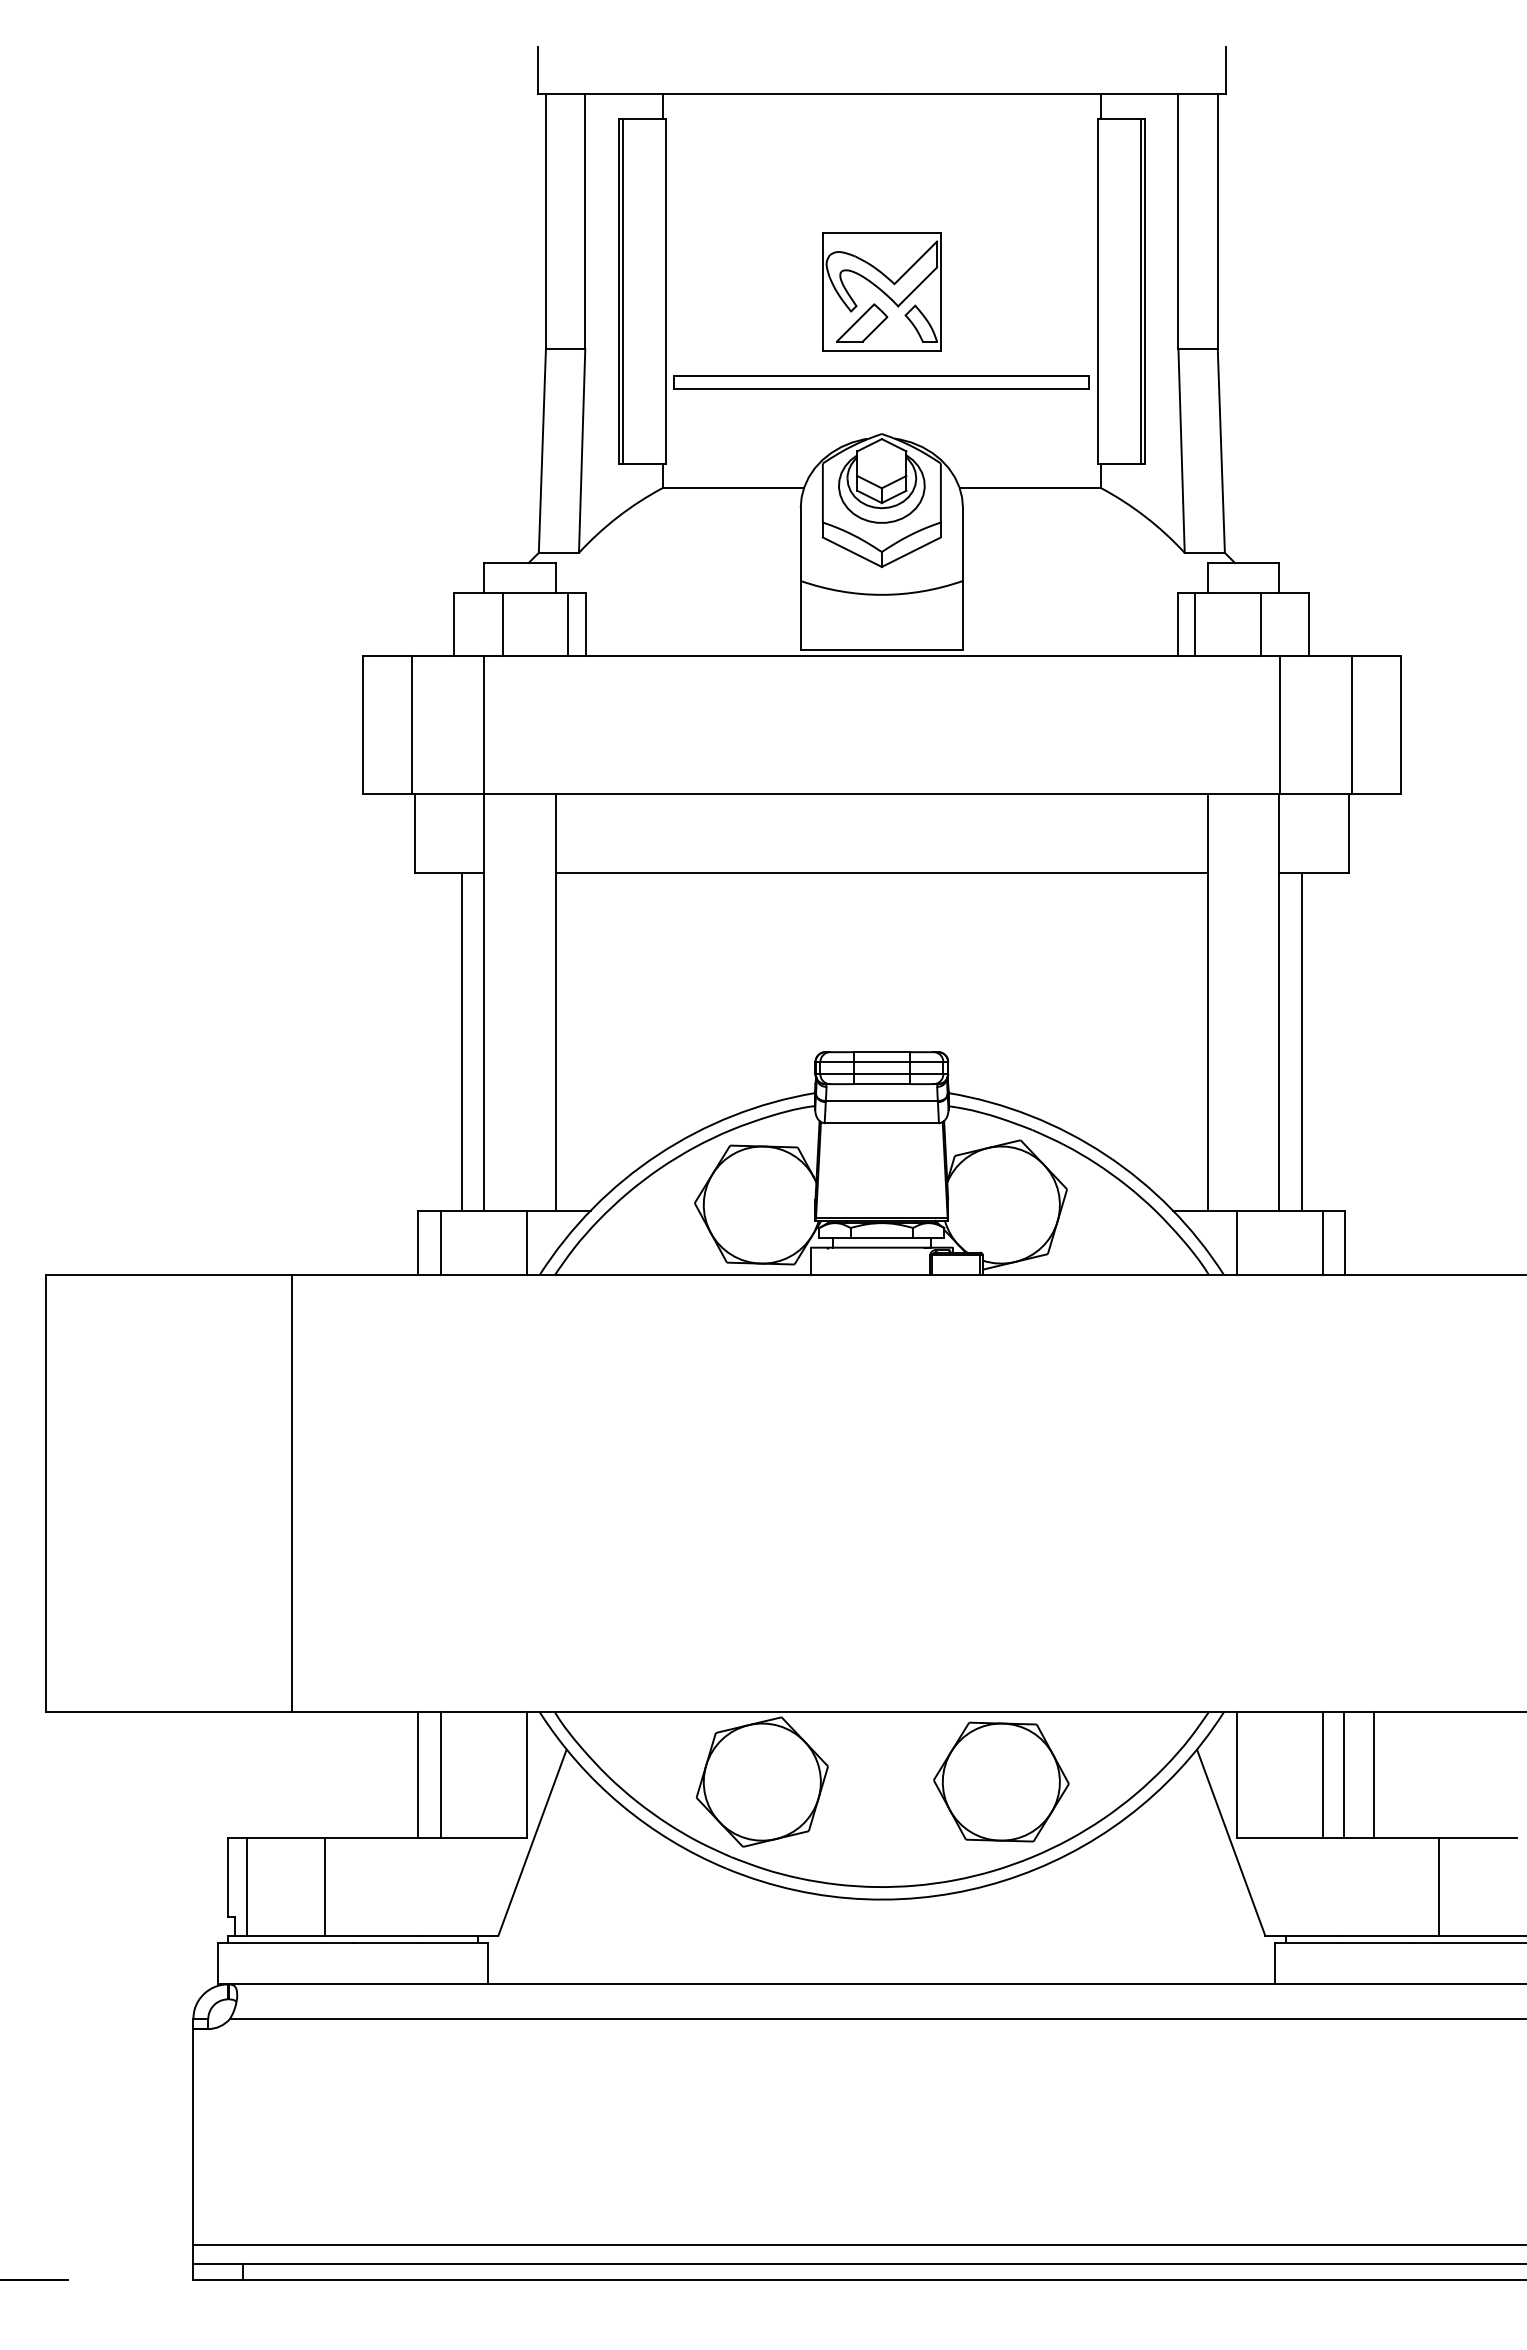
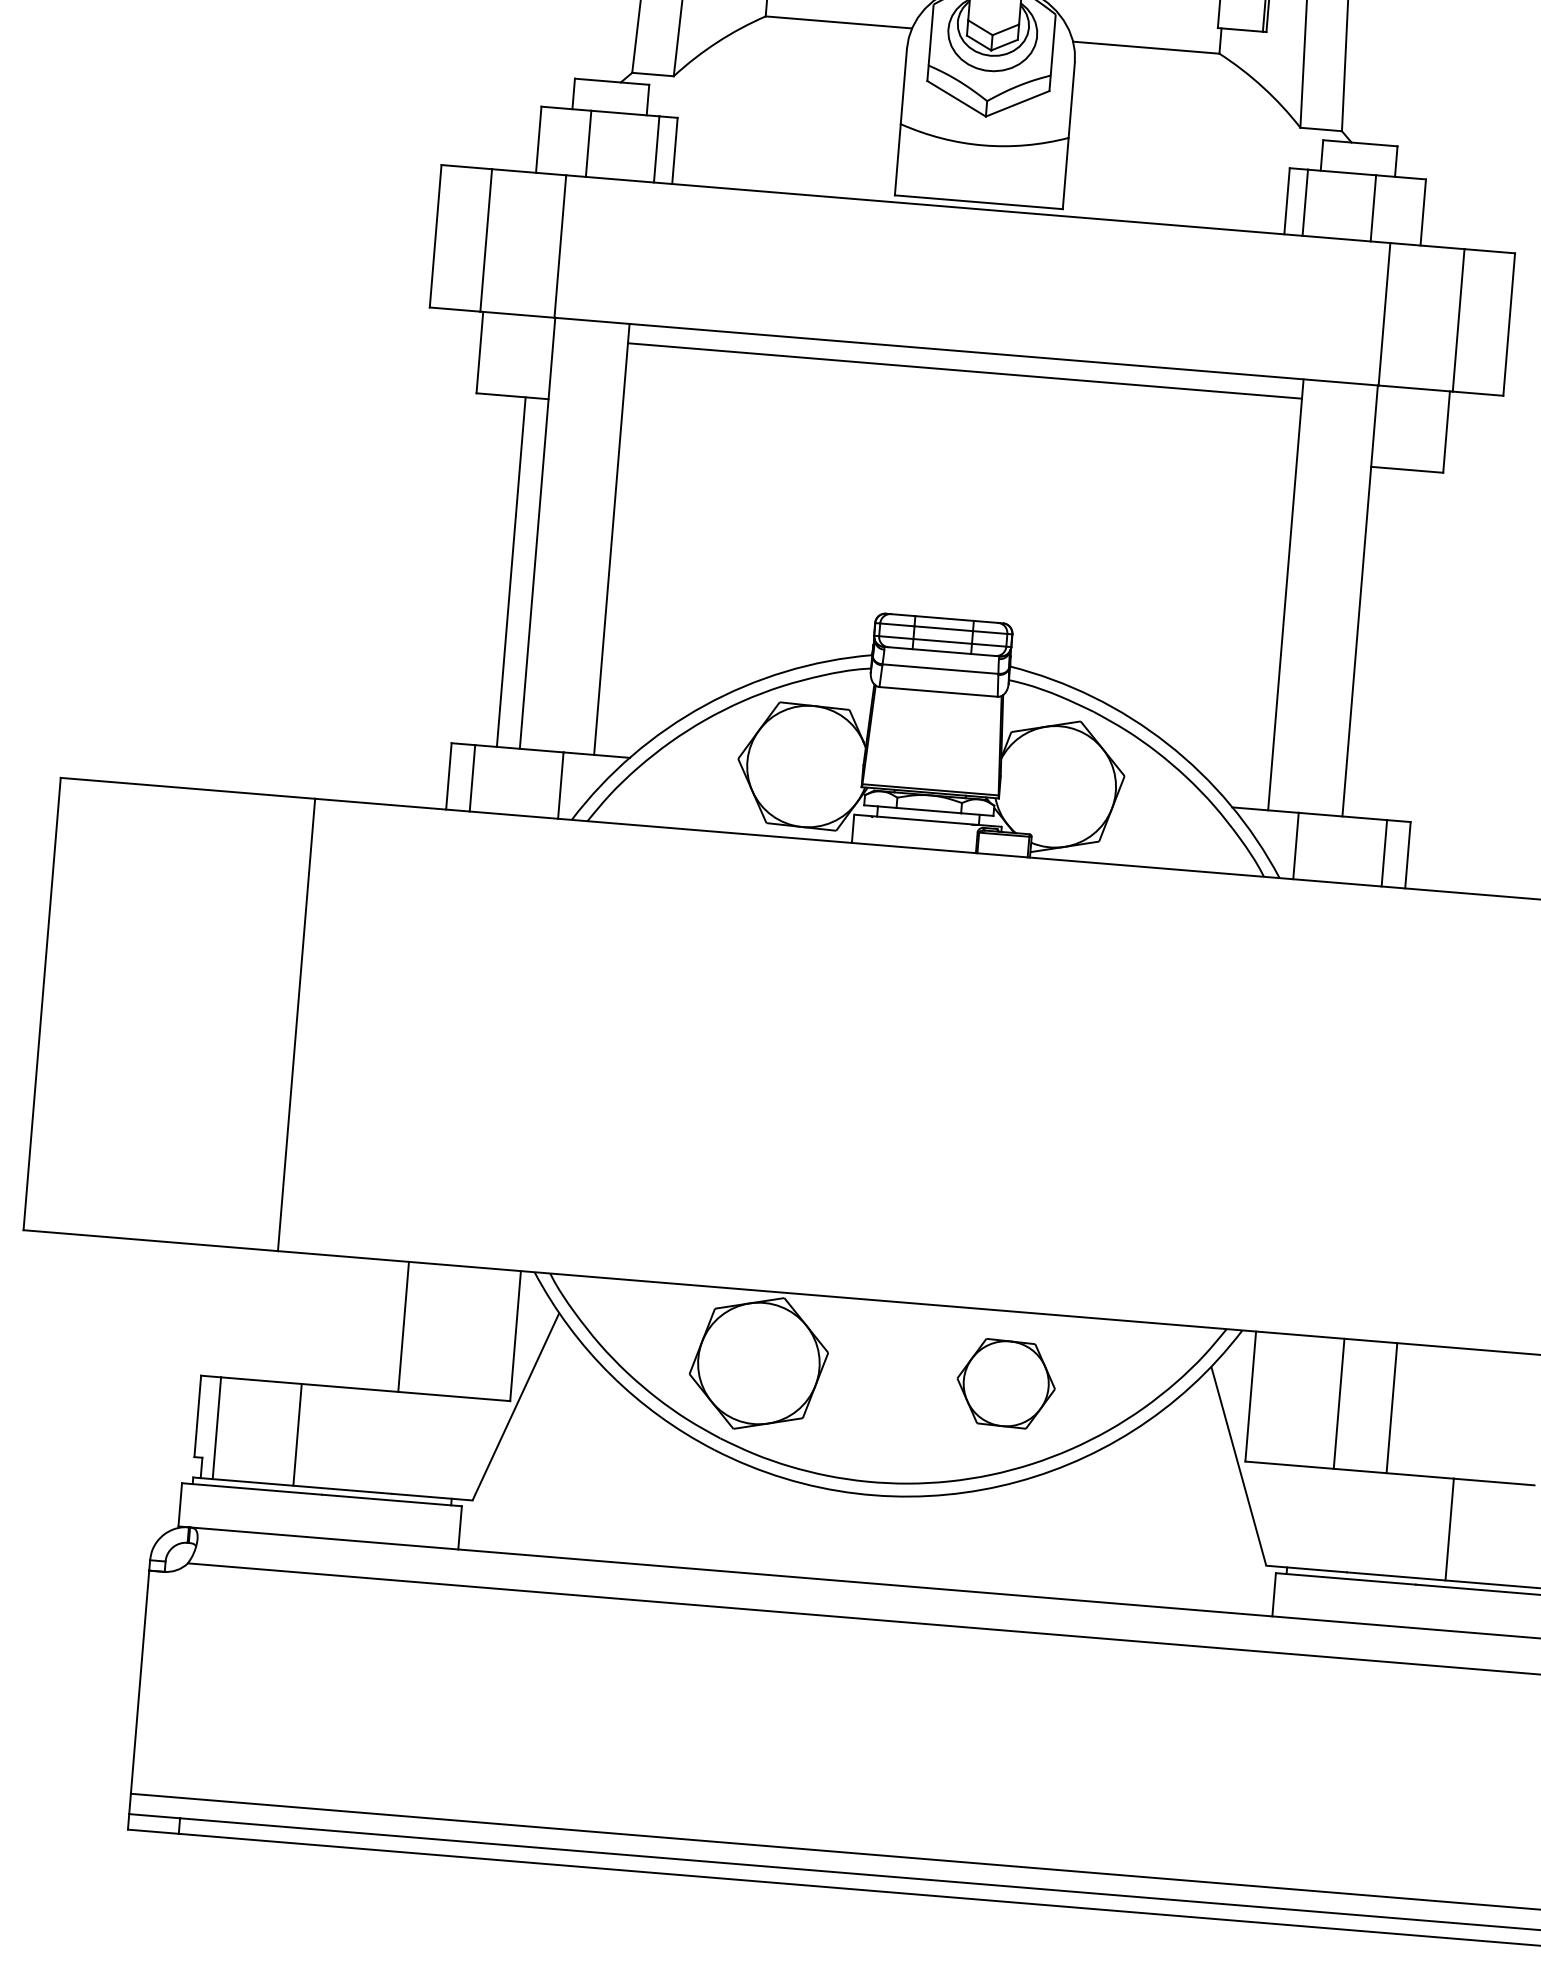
line: (881, 872) -> (964, 370), moved
line: (1301, 1041) -> (1379, 643), removed
line: (441, 1774) -> (427, 1328), removed
line: (1343, 1774) -> (1360, 1405), removed
part: (1001, 1781) -> (1006, 1383), size x0.7

